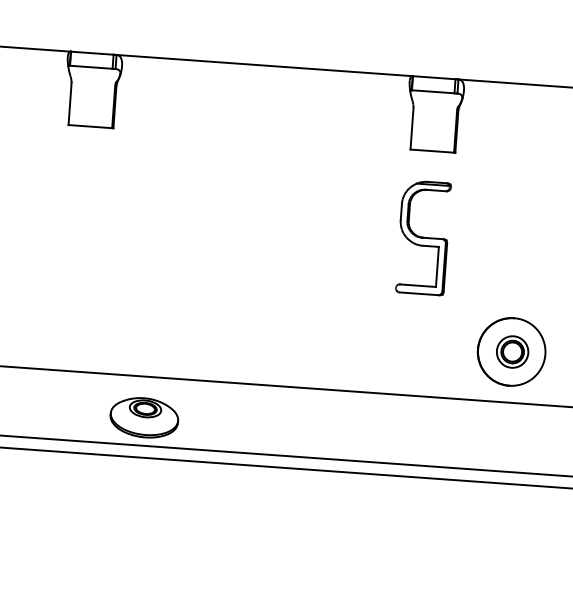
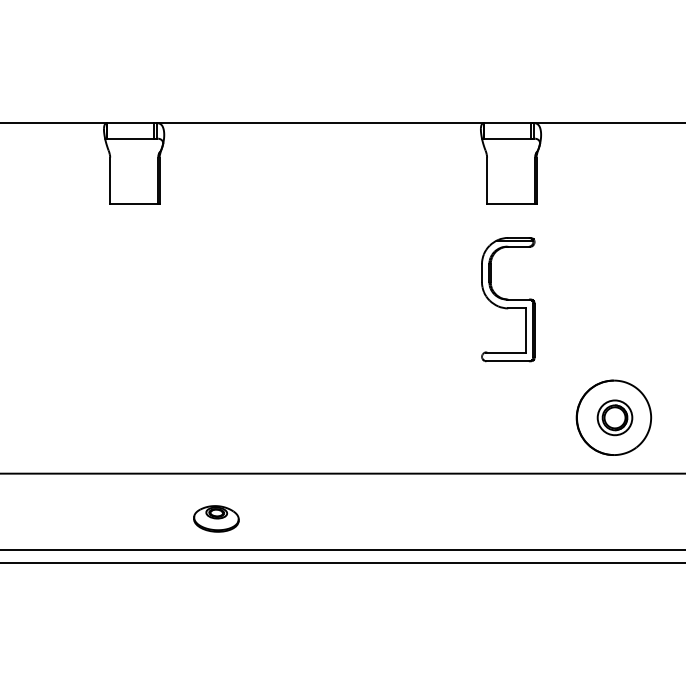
part: (144, 417) -> (216, 518), size x0.6

